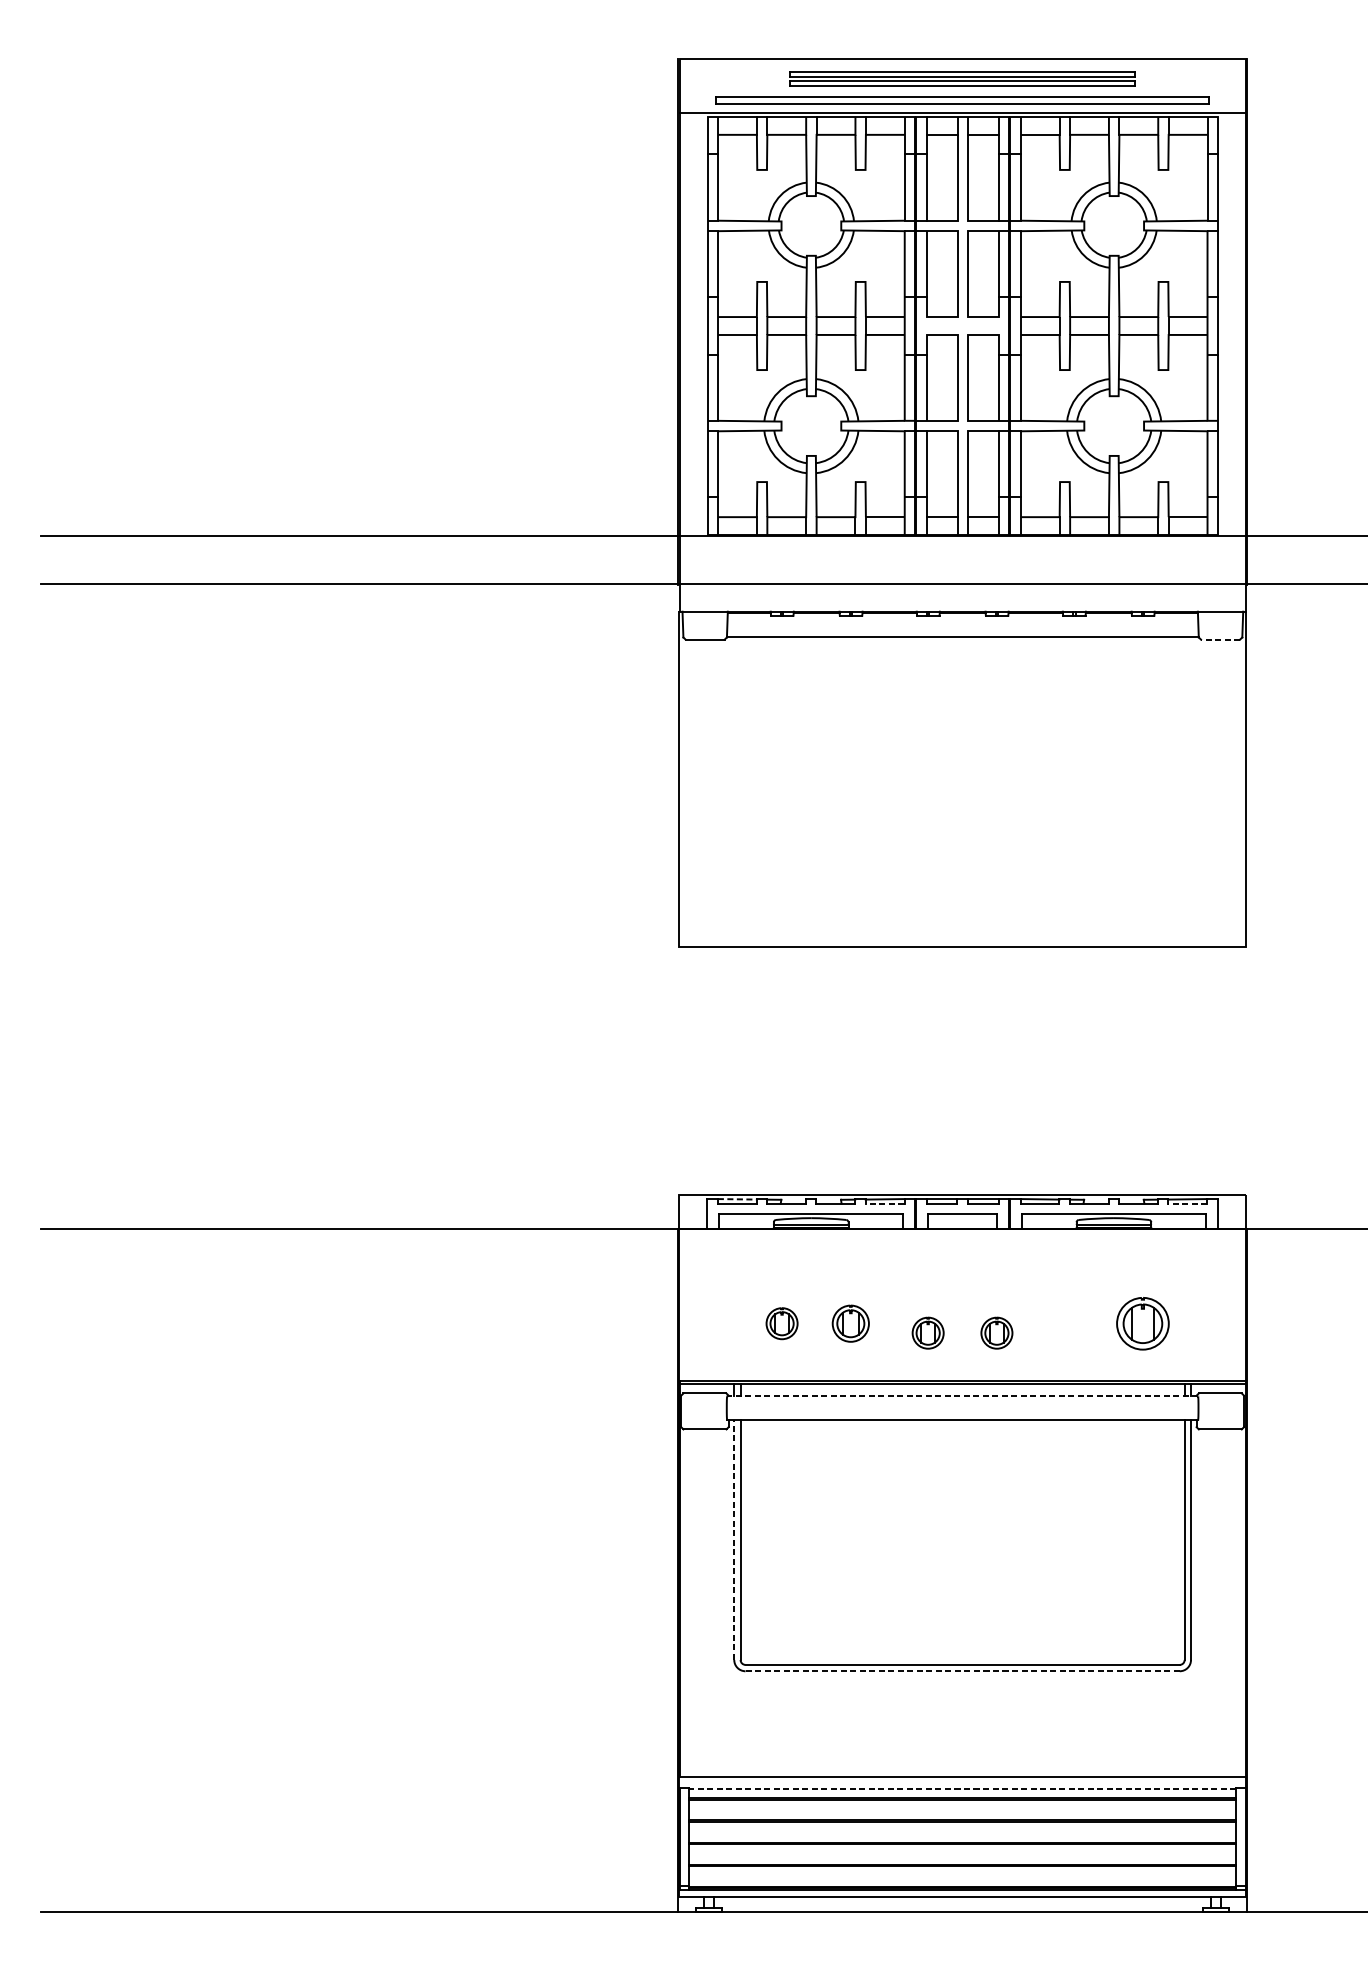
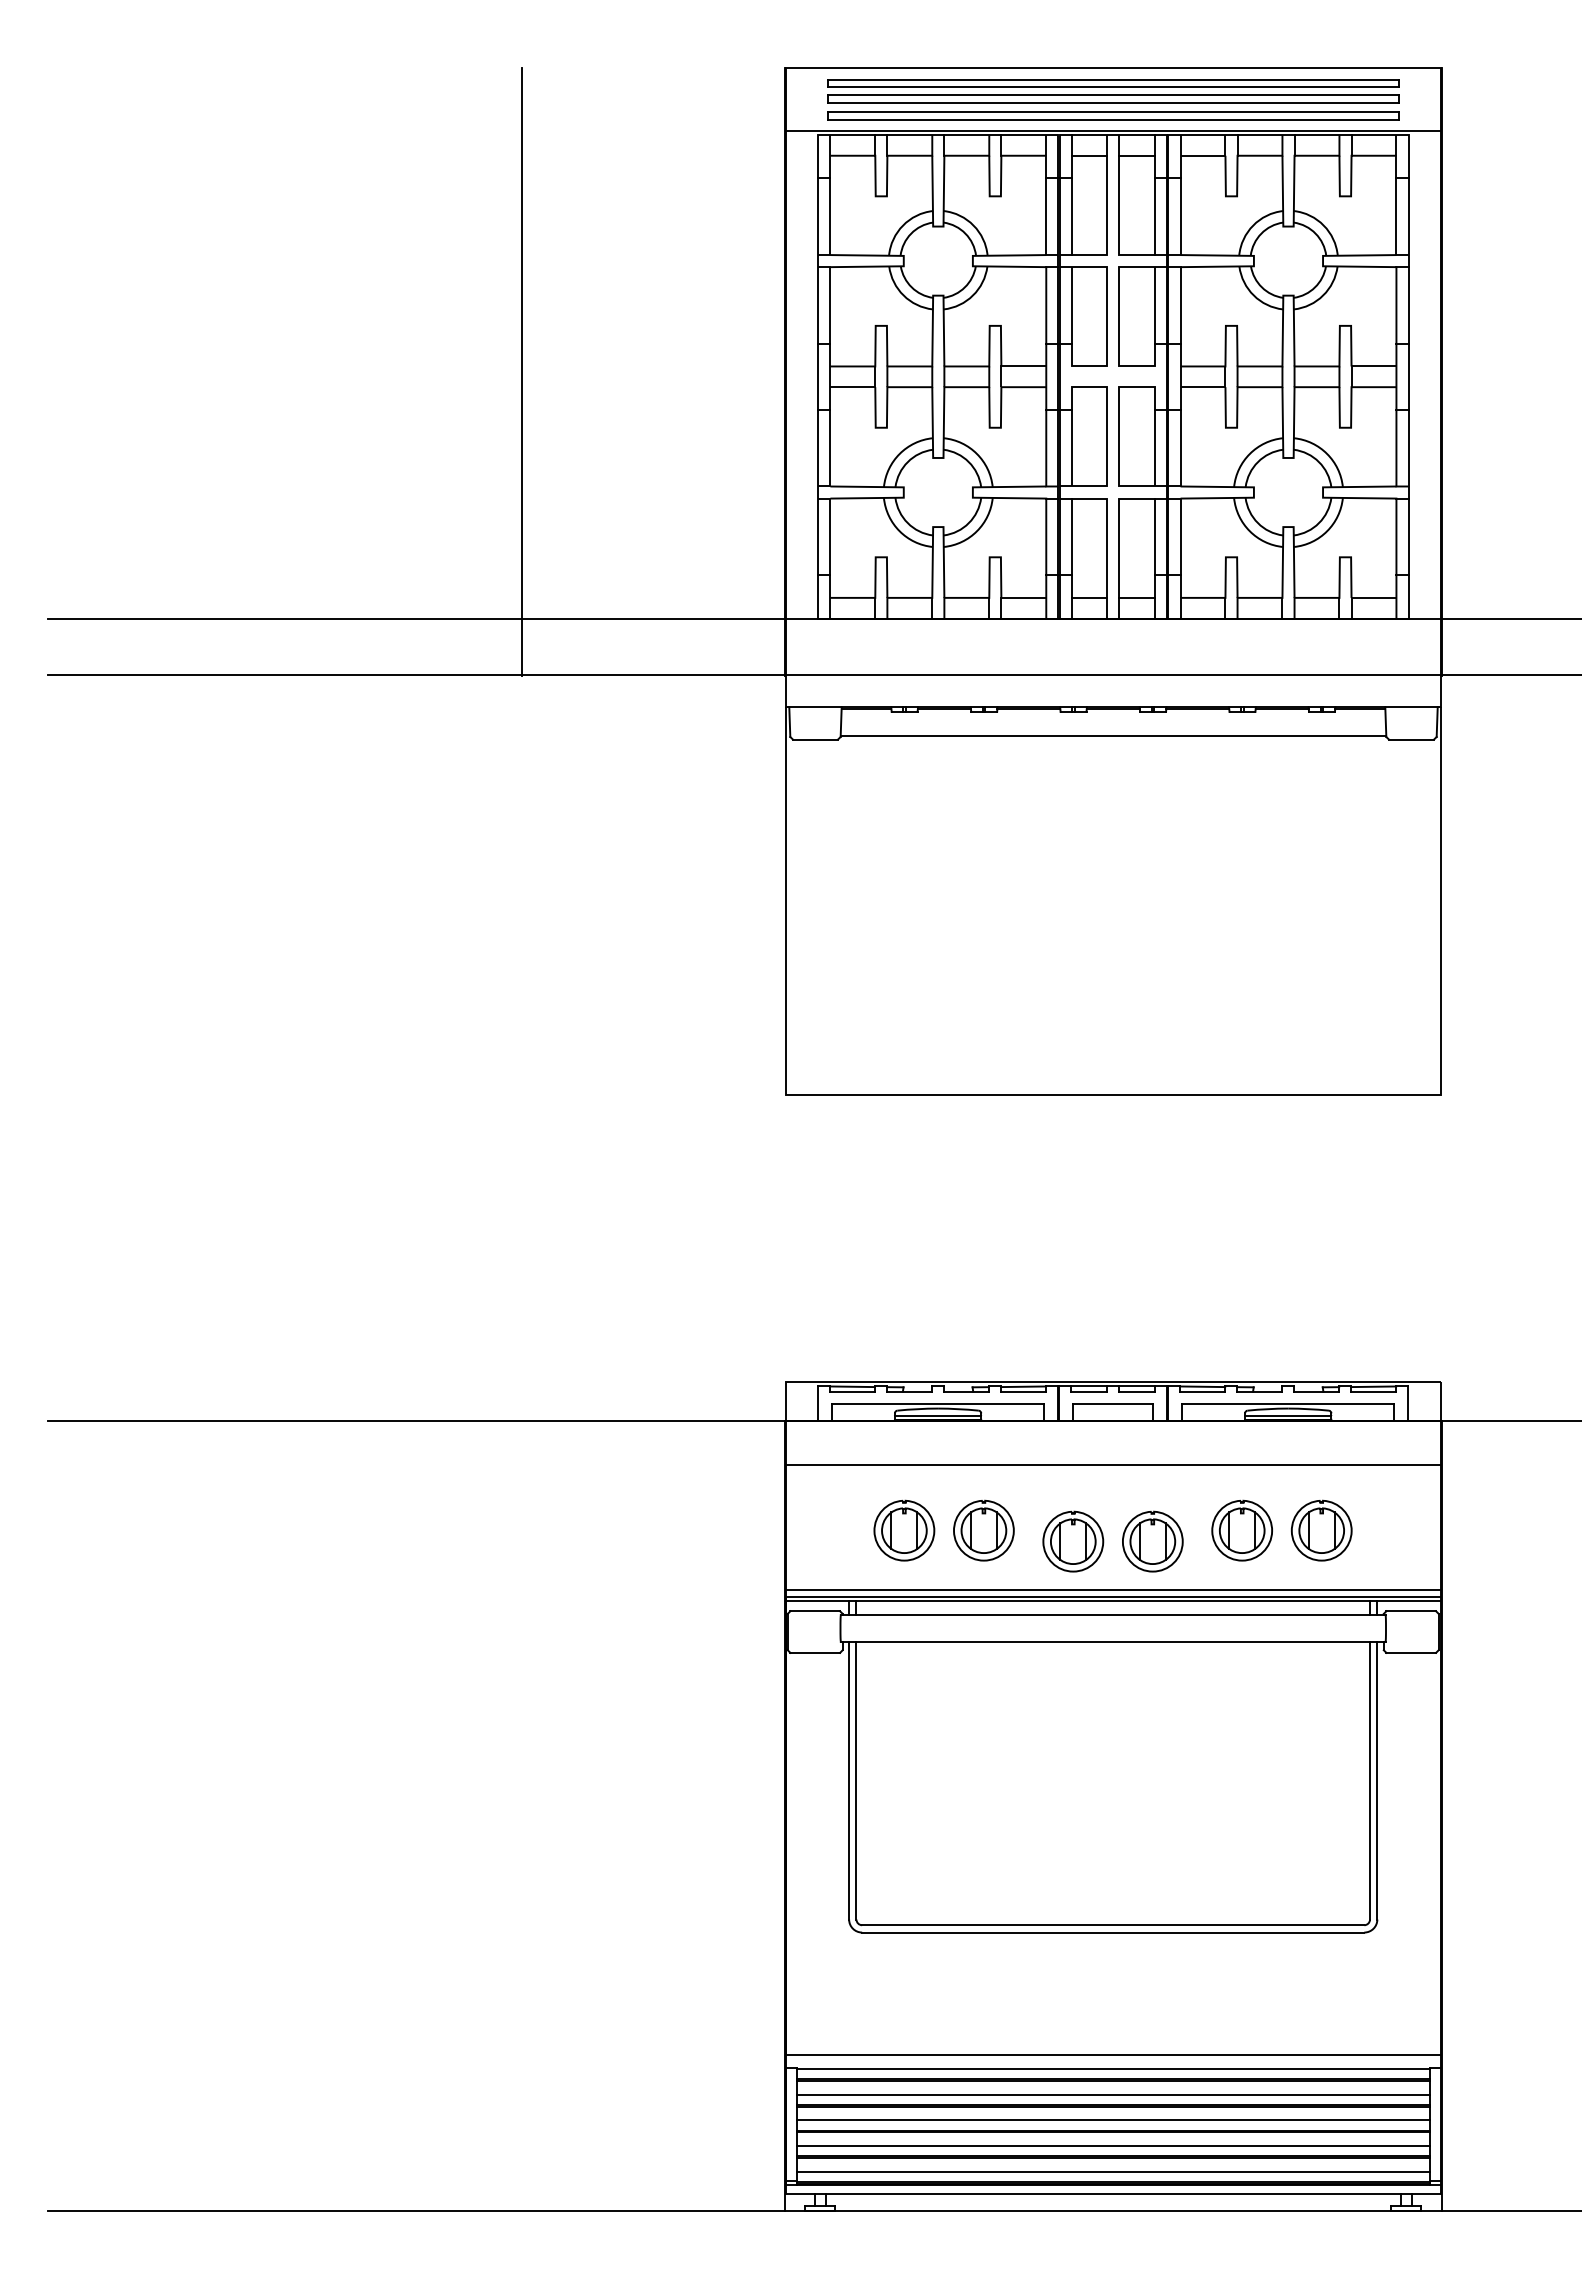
part: (962, 79) -> (1113, 91), size x1.43
line: (451, 322) -> (522, 372), added
line: (1220, 639) -> (1411, 739), dashed -> solid
line: (738, 1199) -> (853, 1386), dashed -> solid
line: (885, 1203) -> (1023, 1391), dashed -> solid
line: (1187, 1203) -> (1373, 1391), dashed -> solid
line: (962, 1266) -> (1112, 1464), added
part: (782, 1323) -> (904, 1530), size x1.67
part: (850, 1323) -> (983, 1530), size x1.43
part: (1073, 1323) -> (1241, 1530), added
part: (928, 1333) -> (1073, 1541), size x1.67
part: (996, 1333) -> (1152, 1541), size x1.67
line: (962, 1375) -> (1112, 1590), added
line: (962, 1396) -> (1112, 1614), dashed -> solid
line: (734, 1539) -> (849, 1780), dashed -> solid
line: (962, 1671) -> (1112, 1932), dashed -> solid
line: (962, 1789) -> (1112, 2069), dashed -> solid
line: (962, 1811) -> (1112, 2094), added
line: (962, 1833) -> (1112, 2120), added
line: (962, 1855) -> (1112, 2145), added
line: (962, 1877) -> (1112, 2171), added

